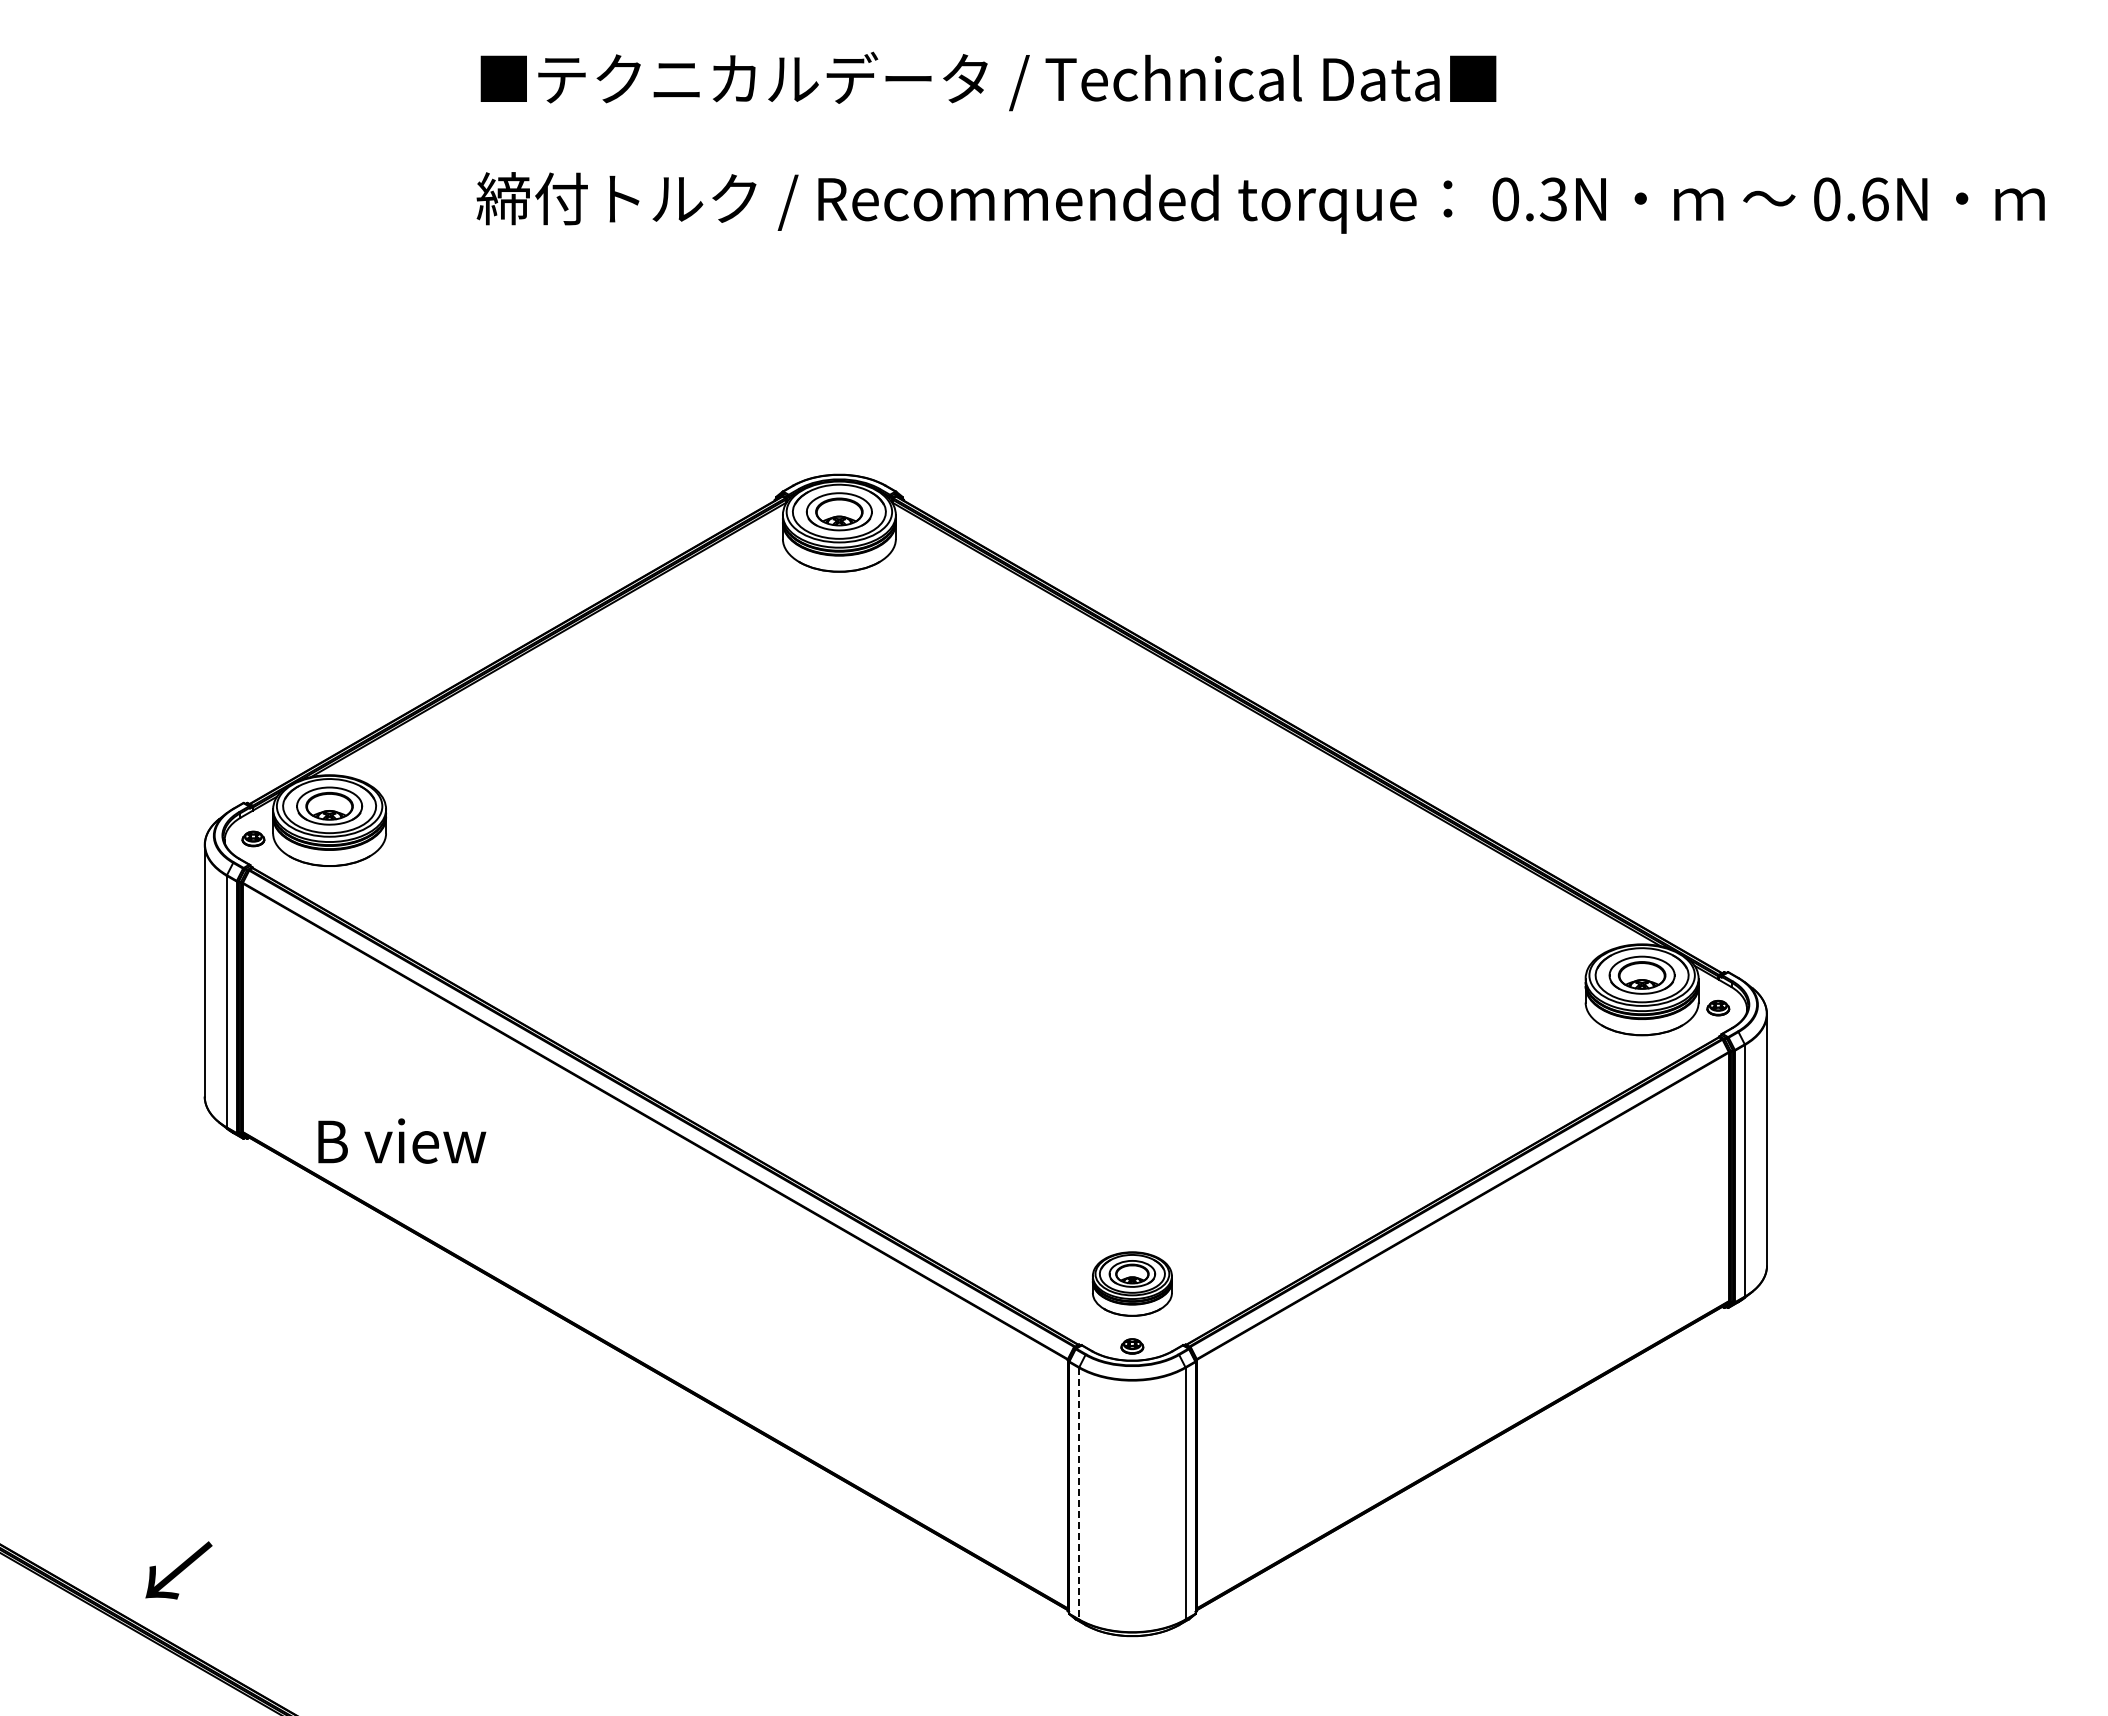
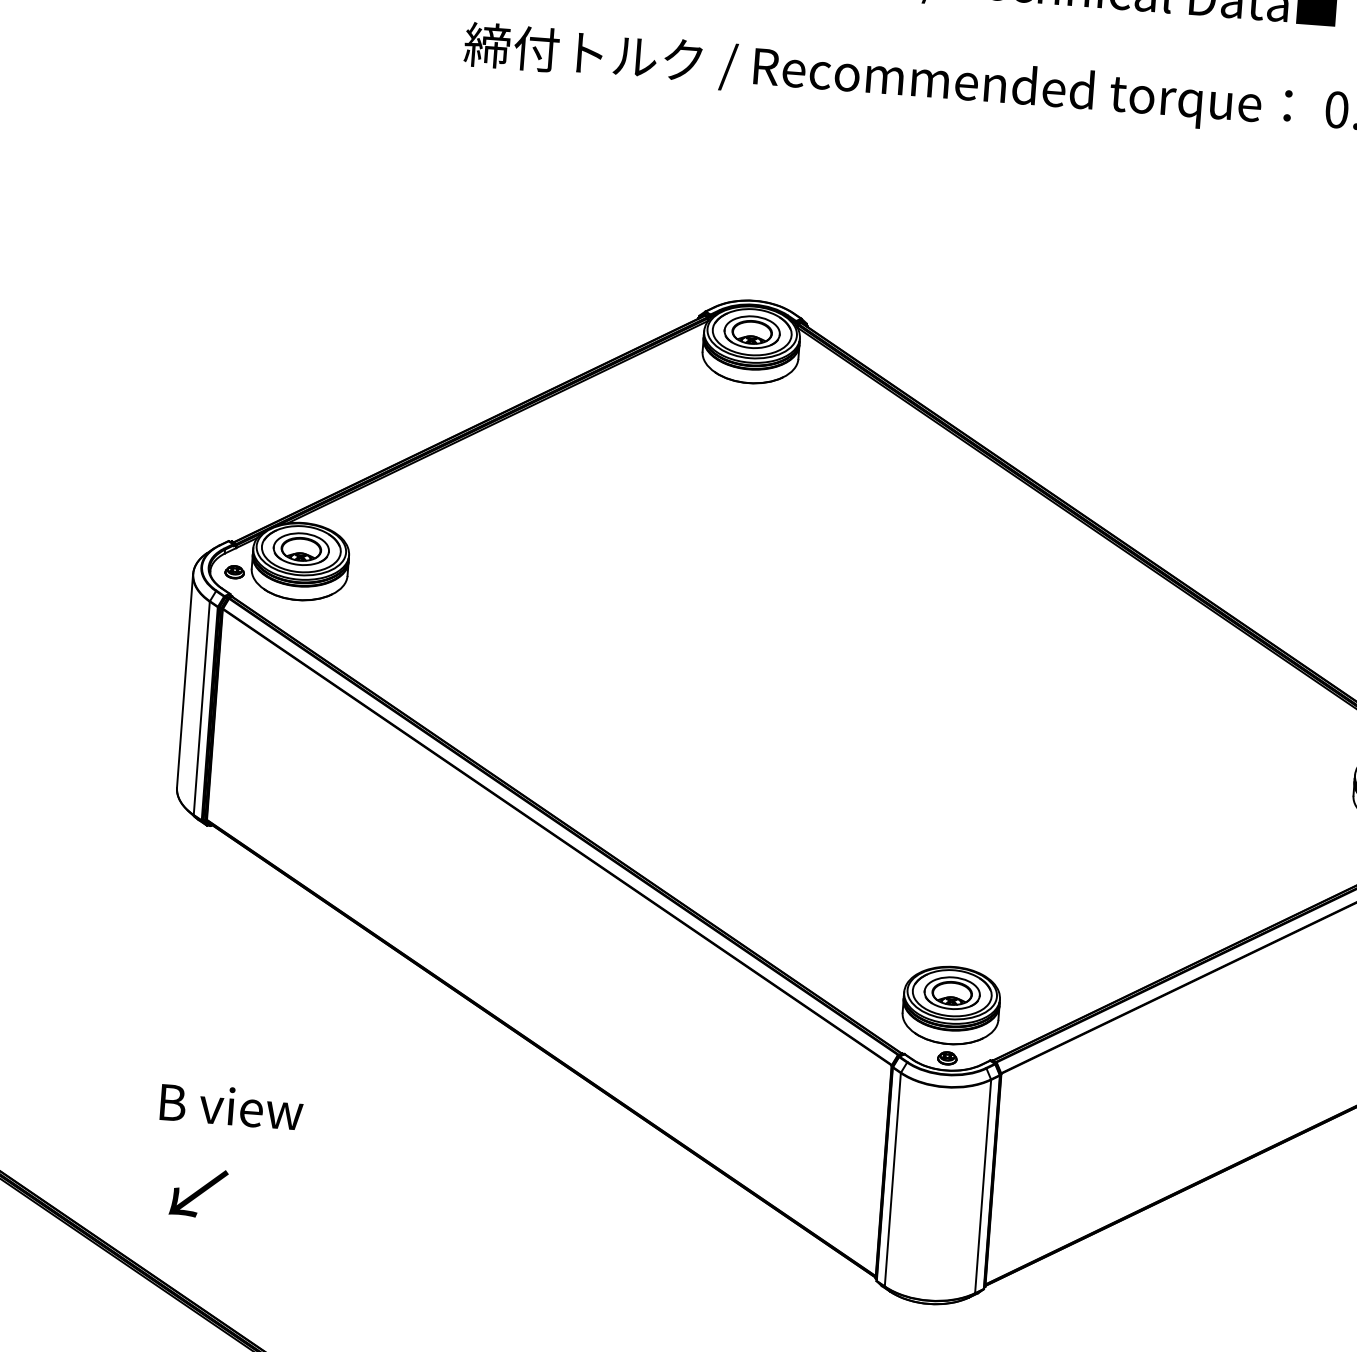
text: (402, 1140) -> (232, 1106), moved
part: (1132, 1283) -> (951, 1005), size x1.43
line: (1079, 1493) -> (893, 1179), dashed -> solid
text: (178, 1570) -> (198, 1193), moved

